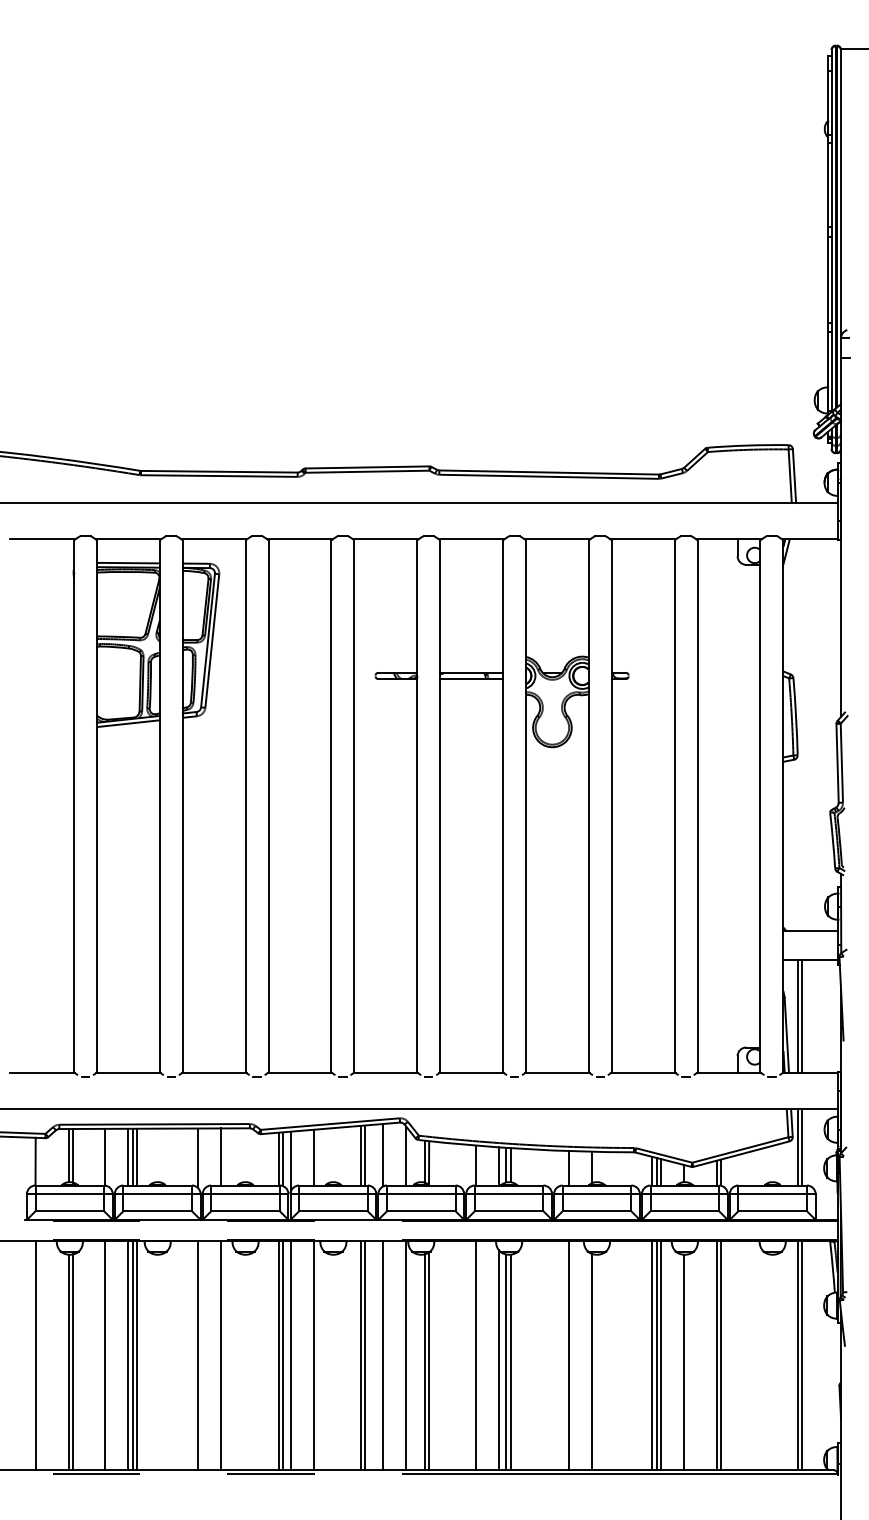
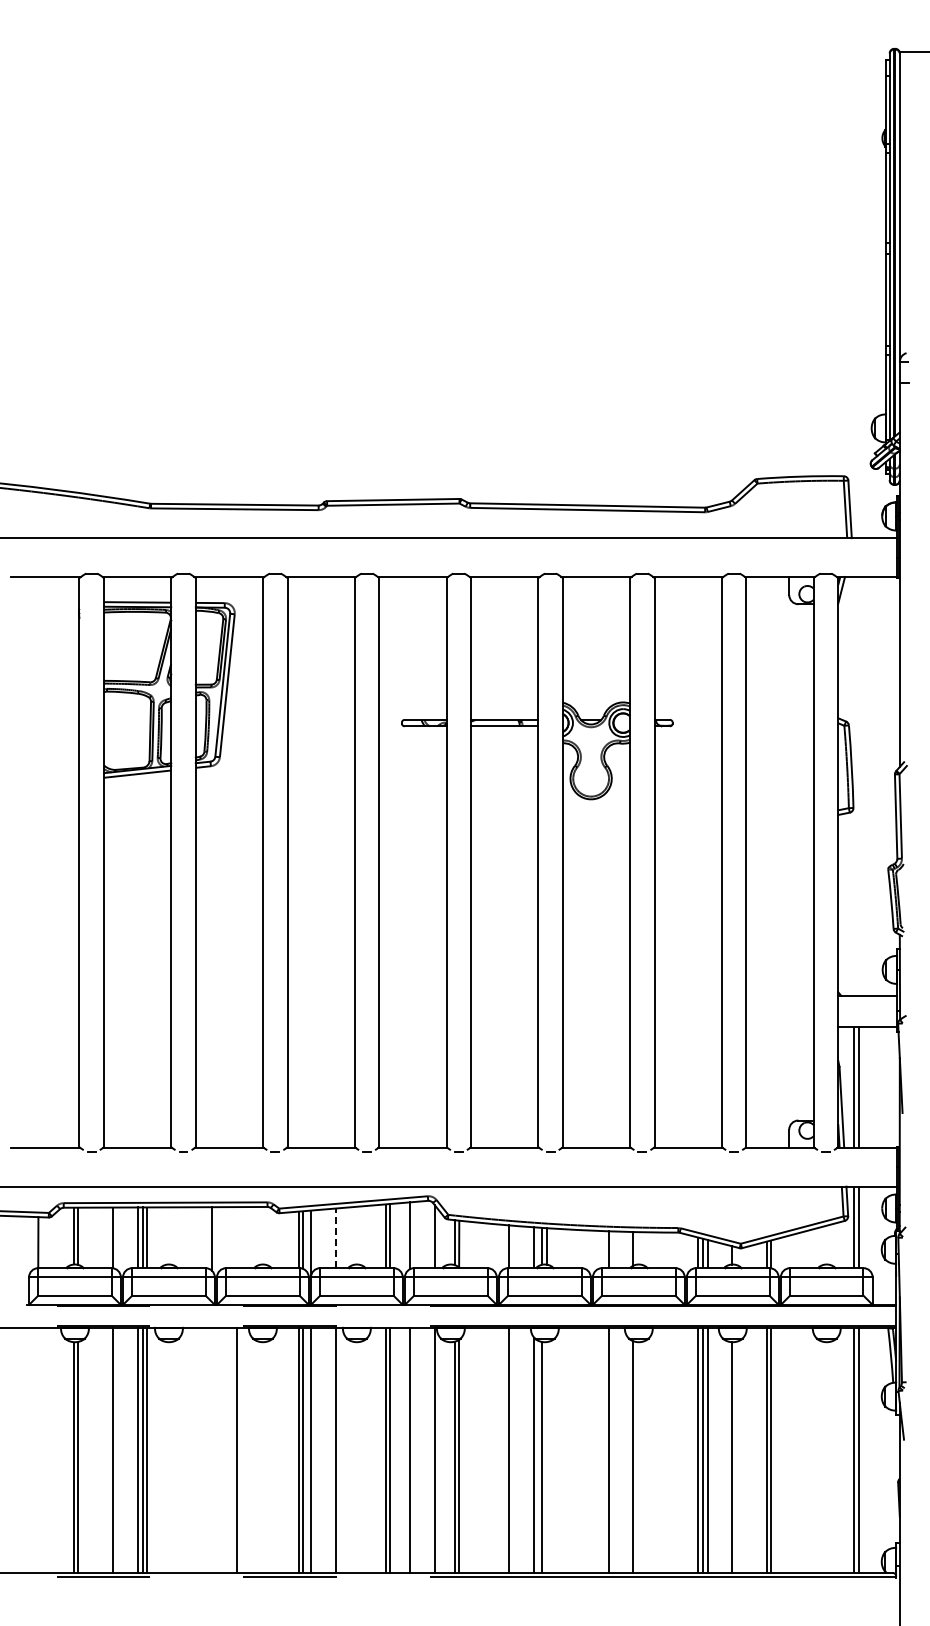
line: (220, 1156) -> (236, 1237), removed
line: (313, 1157) -> (335, 1238), solid -> dashed
line: (35, 1355) -> (38, 1449), removed
line: (198, 1355) -> (212, 1449), removed
line: (510, 1362) -> (546, 1457), removed

